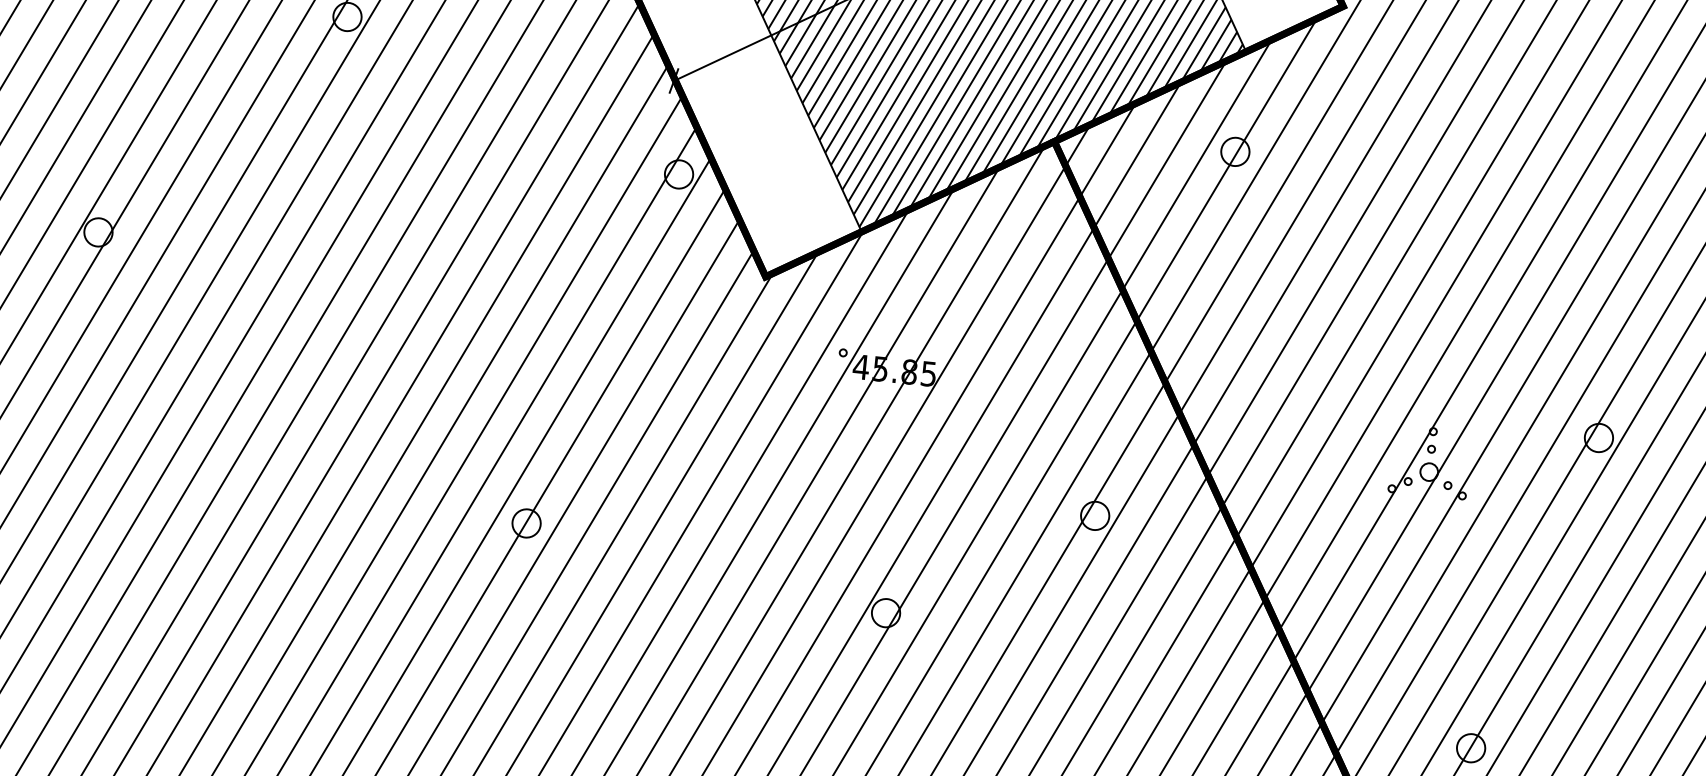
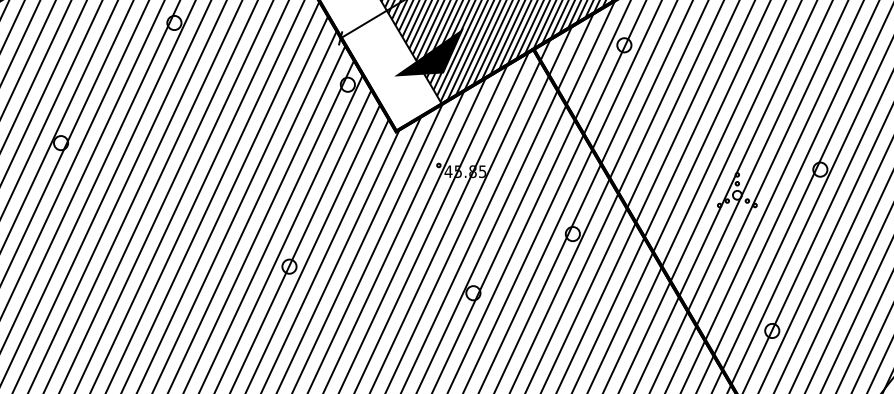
fill: (847, 124) -> (429, 51), added

